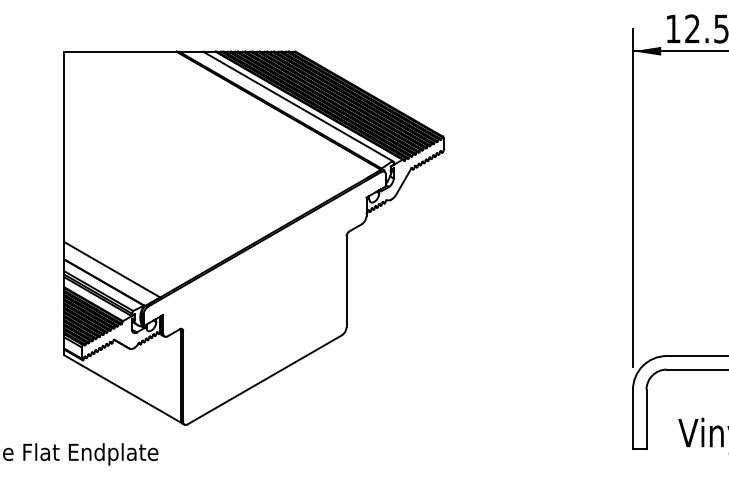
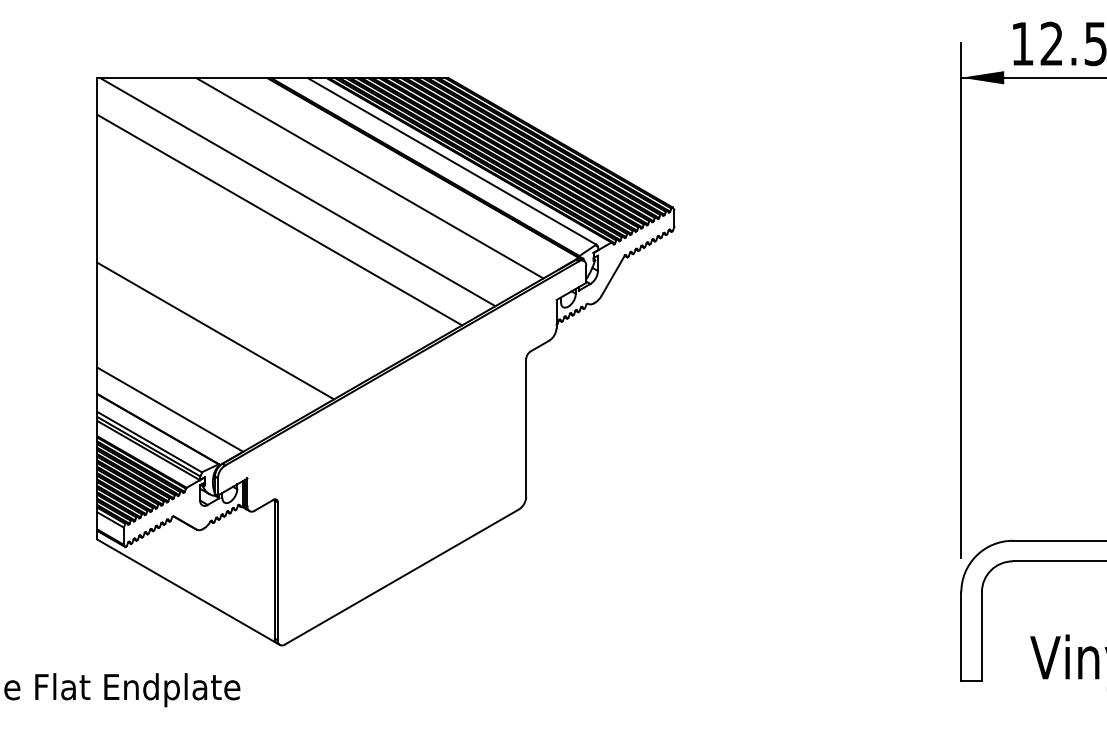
line: (243, 117) -> (369, 178), added
line: (196, 126) -> (298, 192), added
line: (184, 144) -> (280, 219), added
line: (142, 217) -> (216, 330), added

